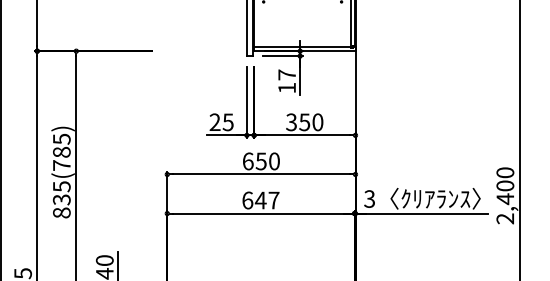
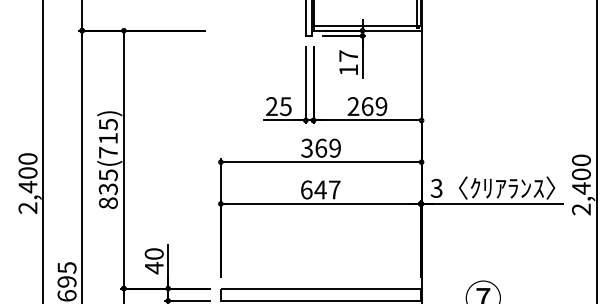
text: (304, 122) -> (367, 106), 350 -> 269
text: (61, 152) -> (108, 138), 835(785) -> 835(715)
text: (260, 160) -> (320, 147), 650 -> 369

